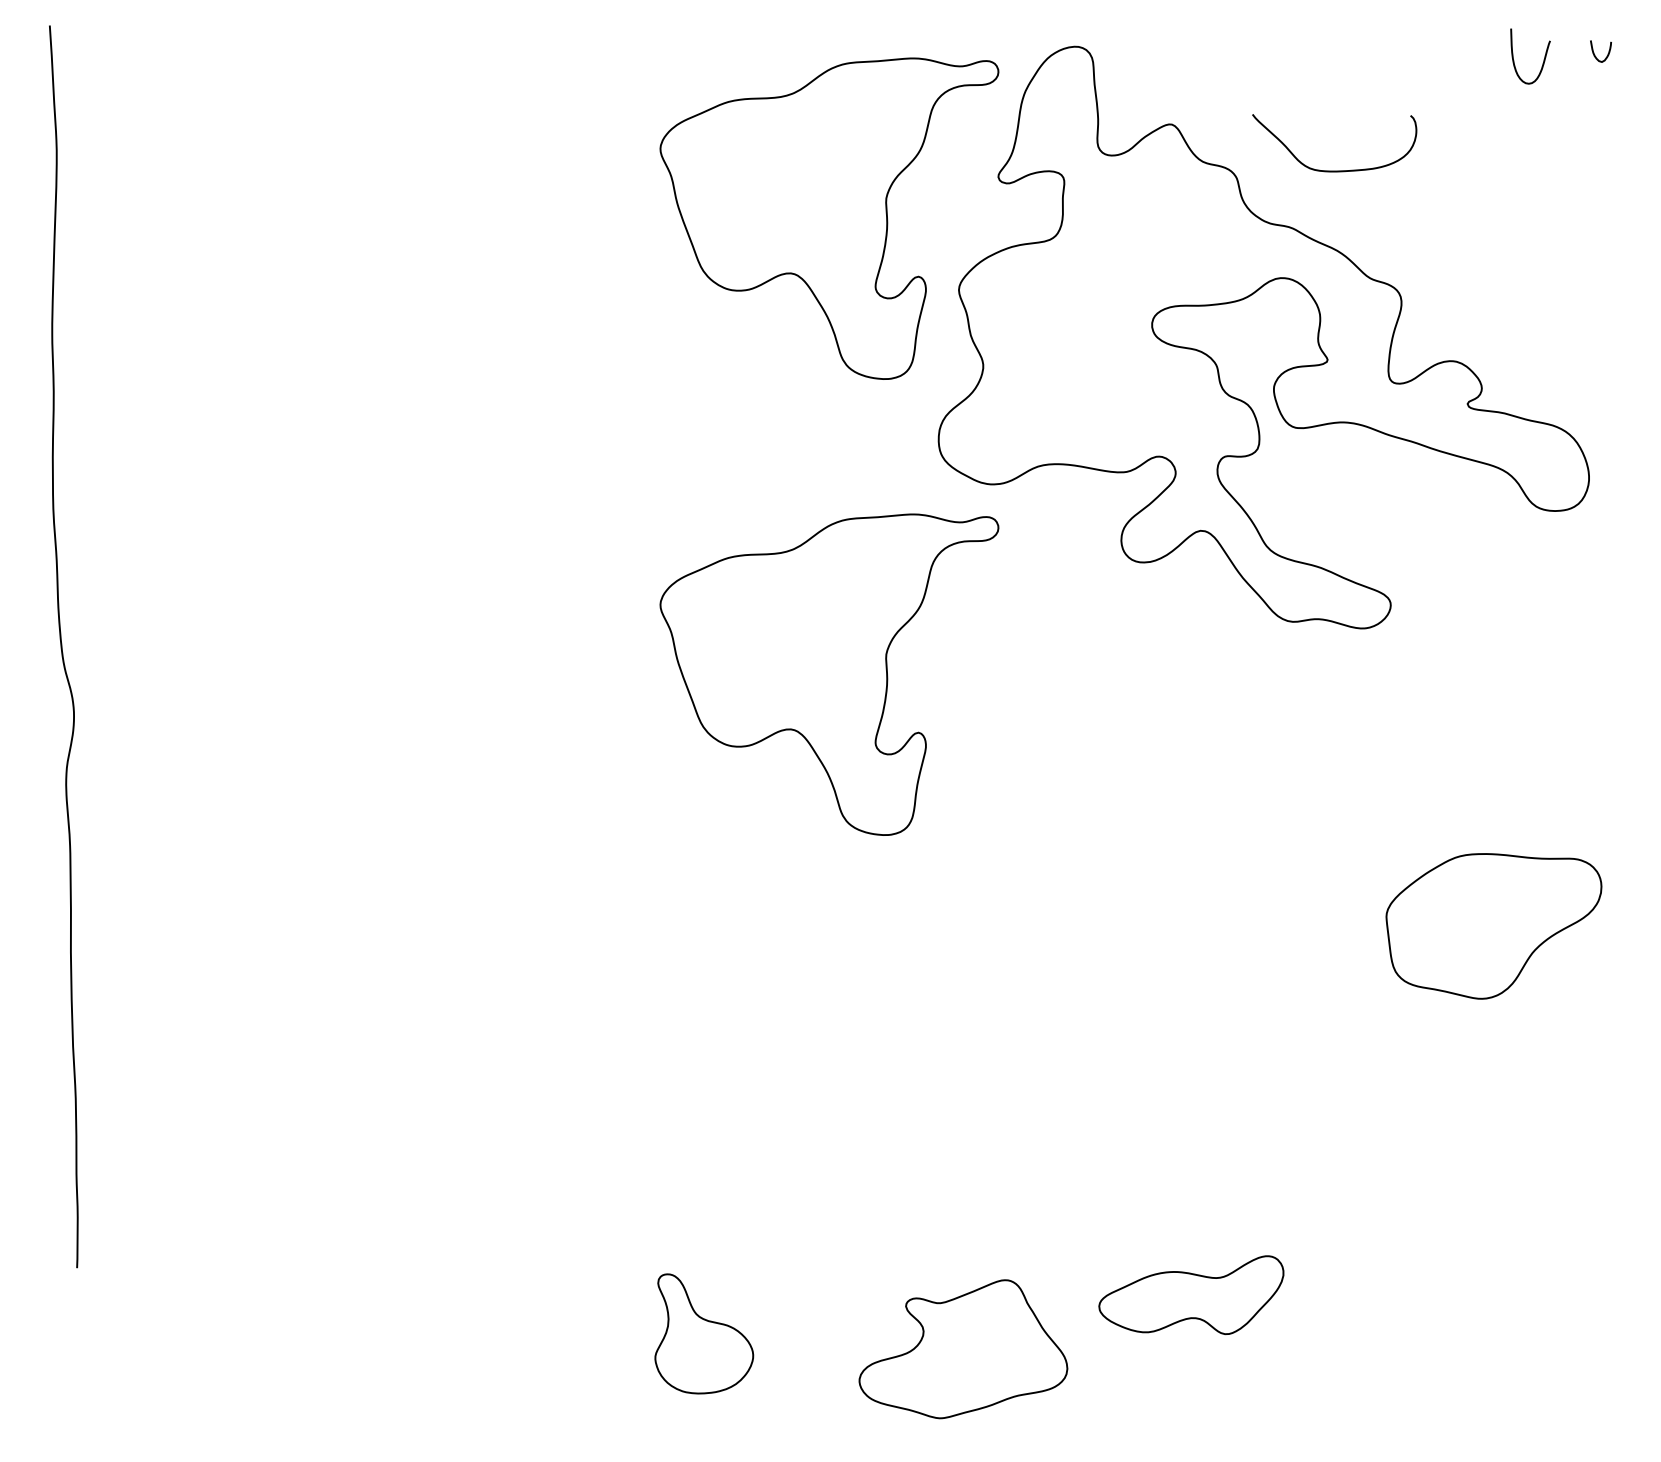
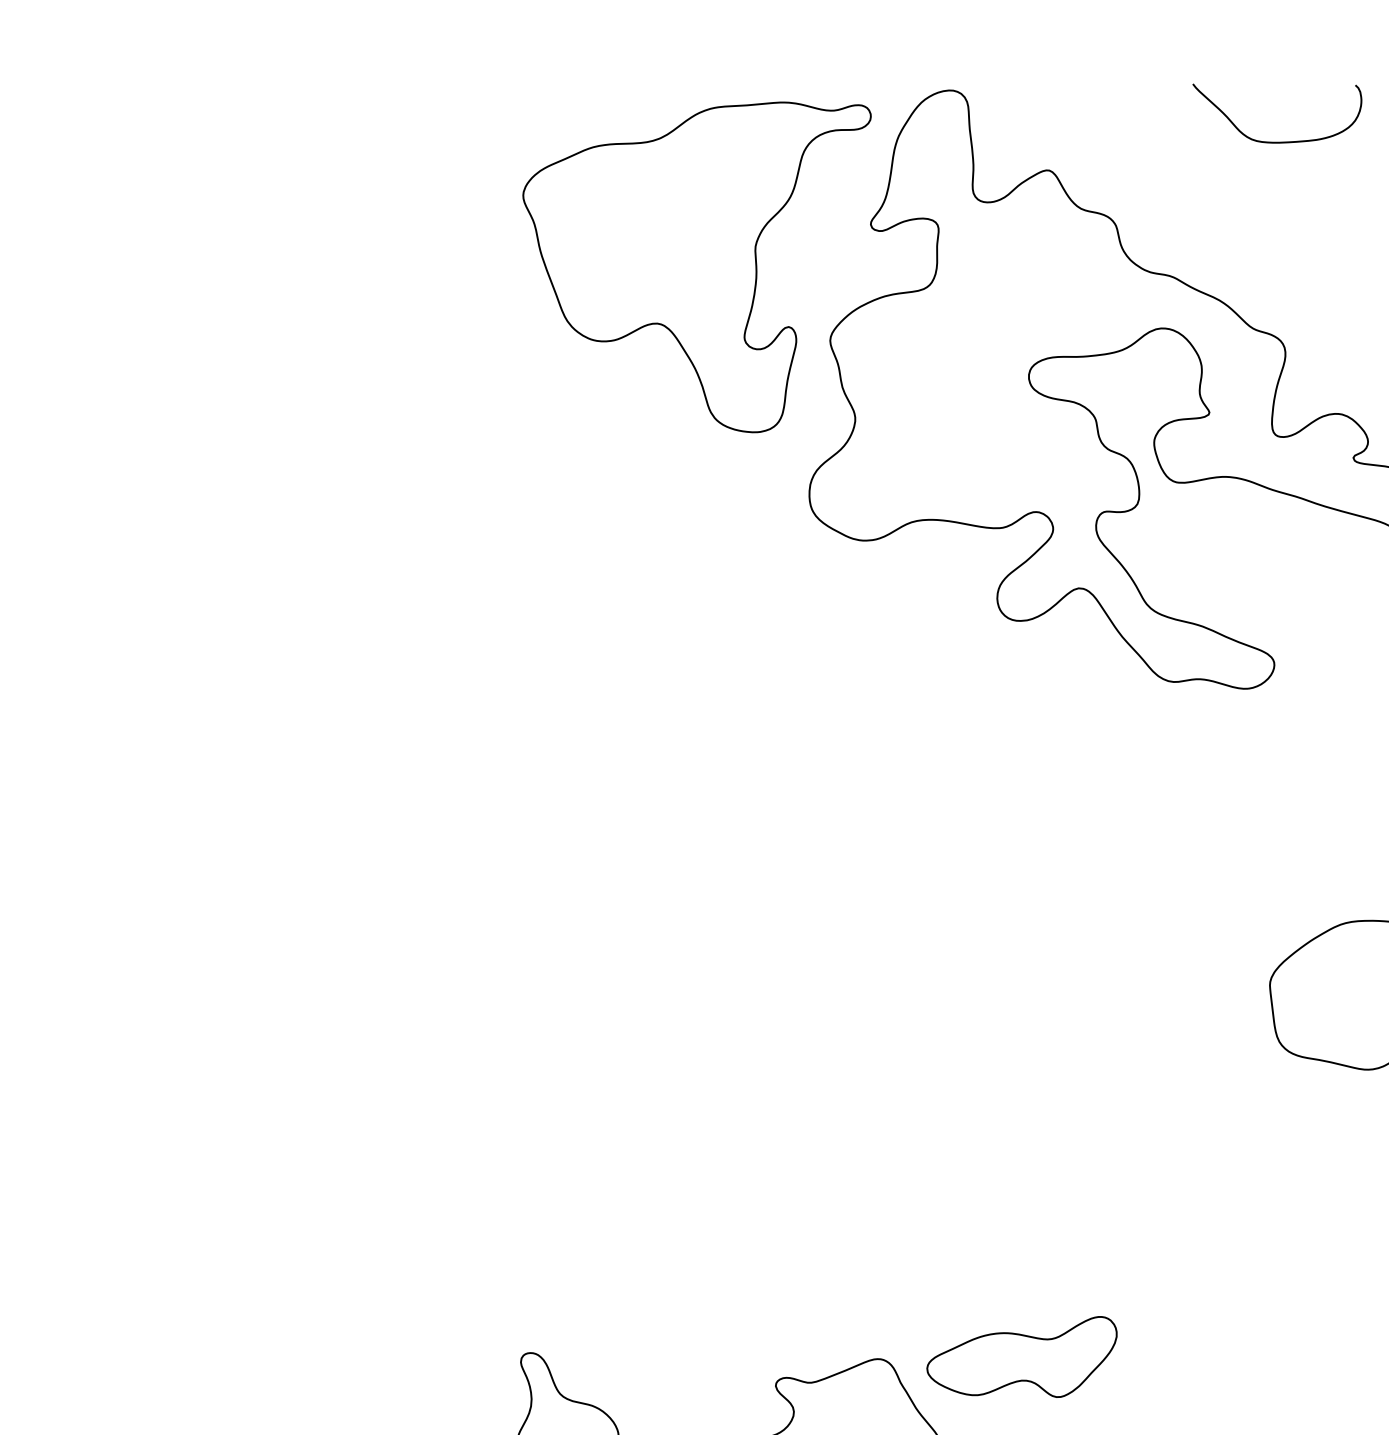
curve: (1334, 170) -> (1277, 141), moved
part: (829, 674) -> (697, 736), removed
part: (1191, 1295) -> (1022, 1357), moved

